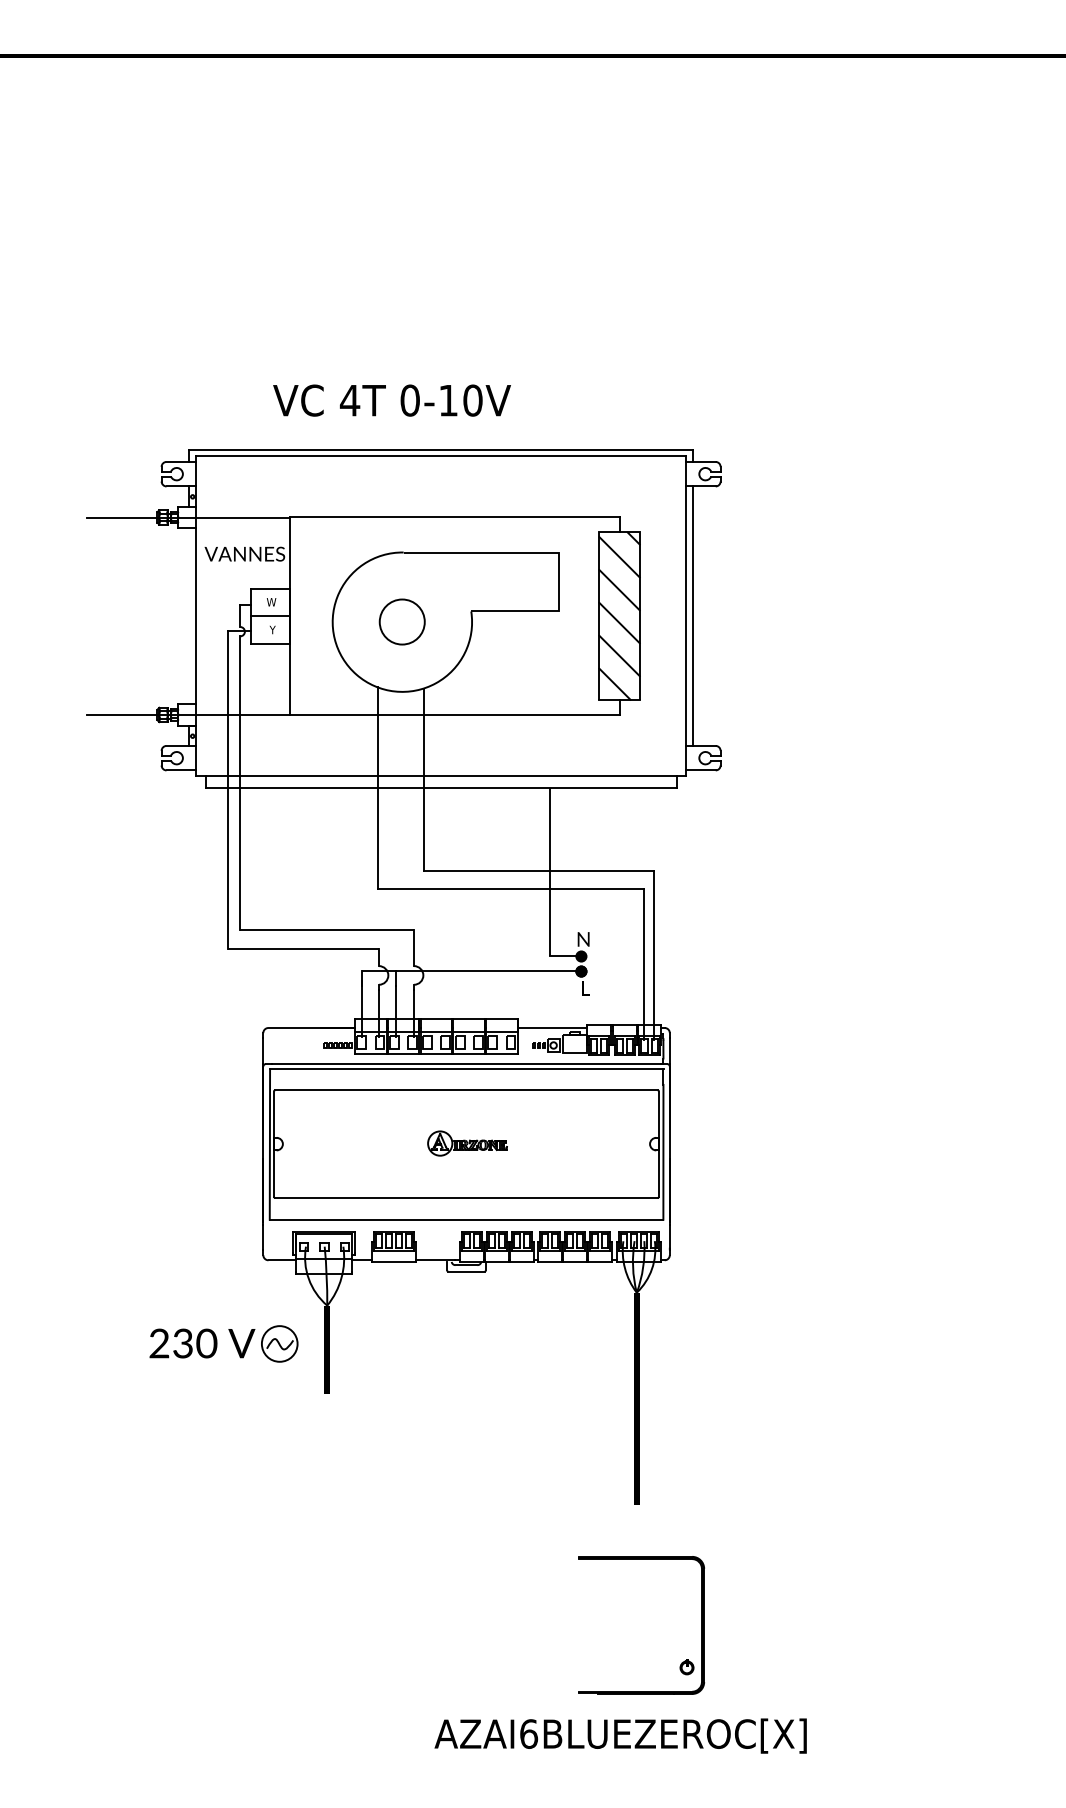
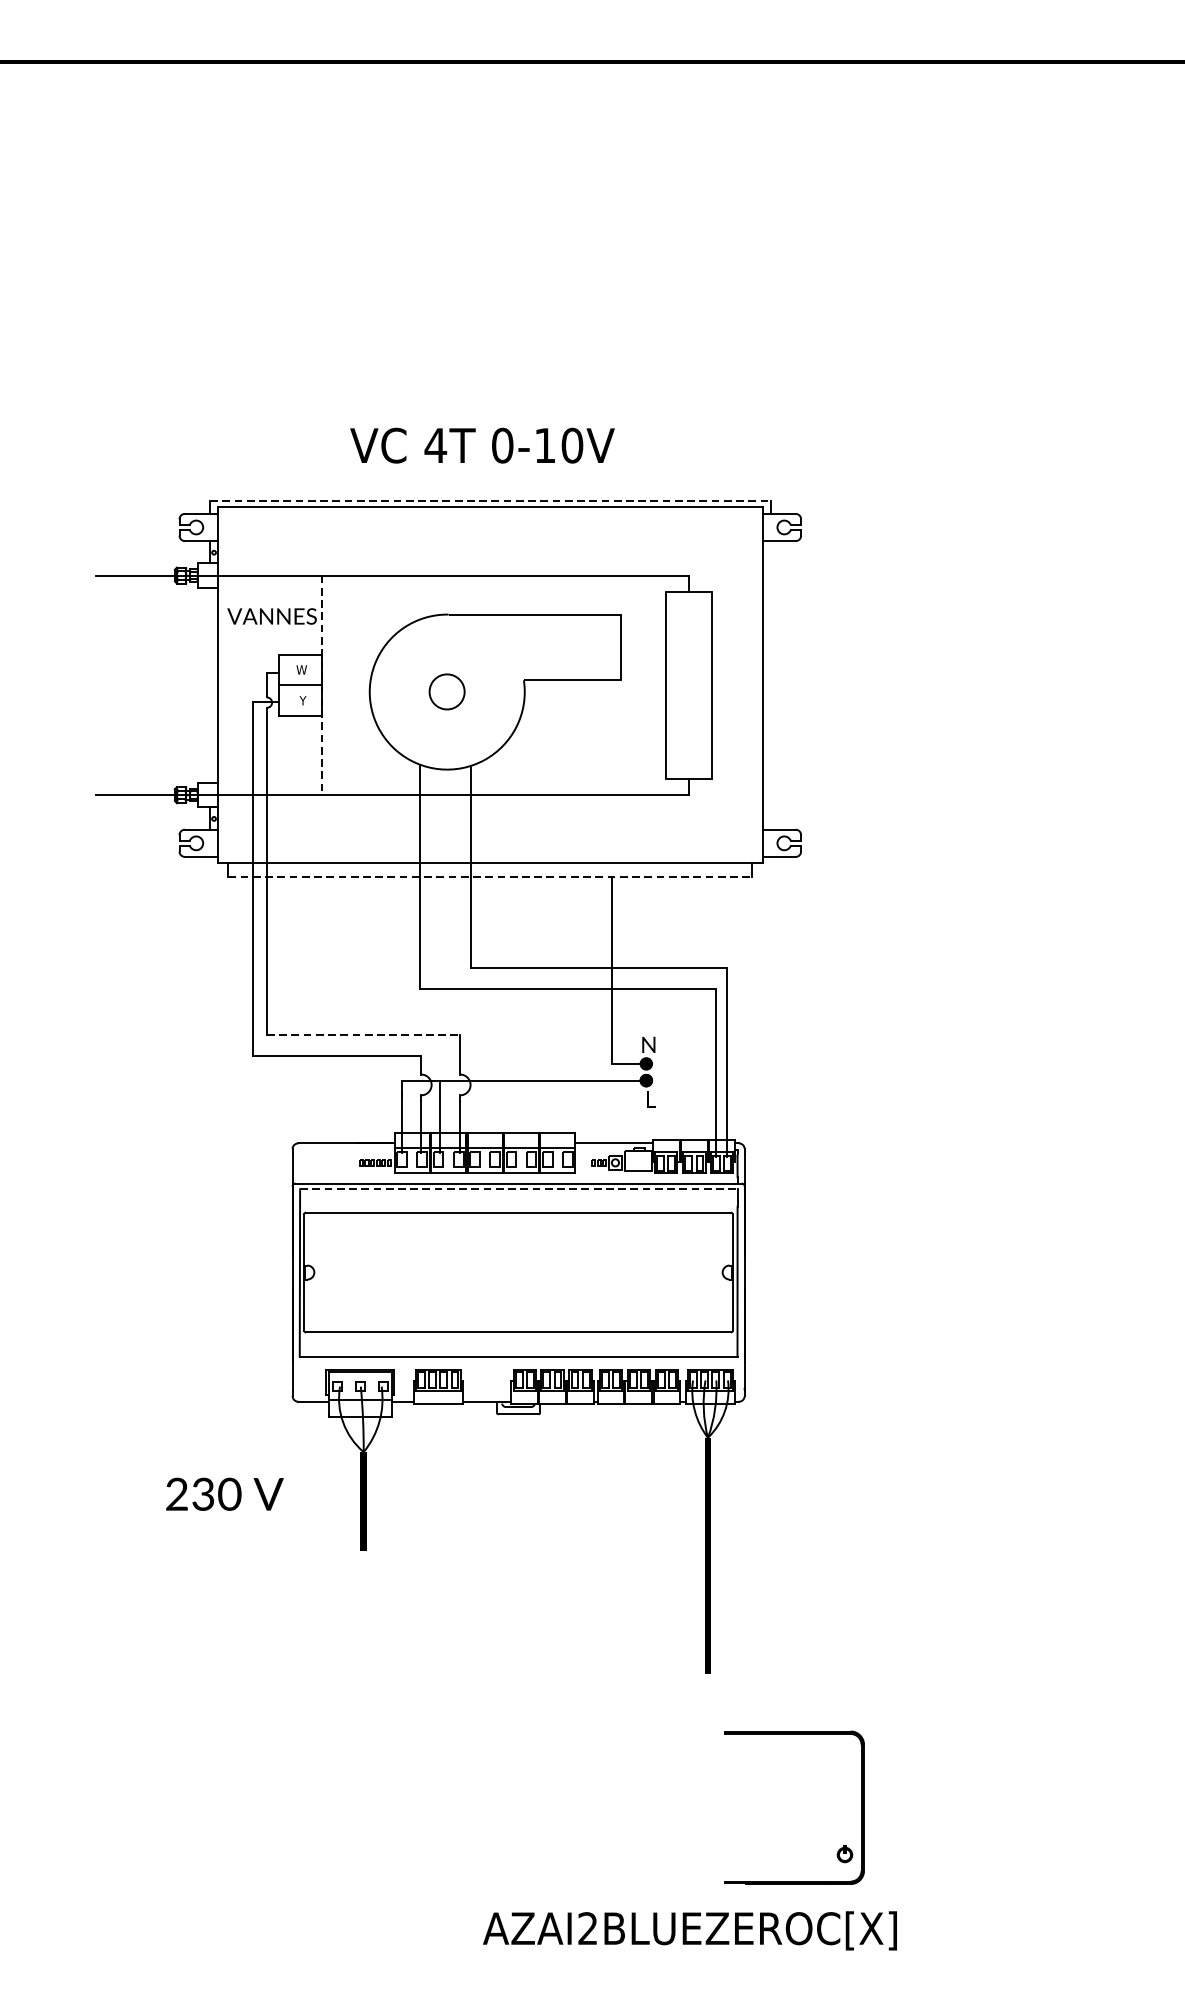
text: (391, 400) -> (481, 445), moved
line: (441, 450) -> (490, 501), solid -> dashed
hatch: (619, 615) -> (688, 684), removed
line: (693, 615) -> (770, 684), removed
line: (289, 616) -> (321, 685), solid -> dashed
circle: (401, 621) -> (446, 691), size x0.7
line: (441, 788) -> (490, 877), solid -> dashed
line: (327, 930) -> (363, 1034), solid -> dashed
line: (466, 1069) -> (518, 1189), solid -> dashed
part: (467, 1143) -> (519, 1271), removed
part: (279, 1343) -> (310, 1494), removed
part: (681, 1662) -> (838, 1849), moved
text: (529, 1733) -> (588, 1927), AZAI6BLUEZEROC[X] -> AZAI2BLUEZEROC[X]

